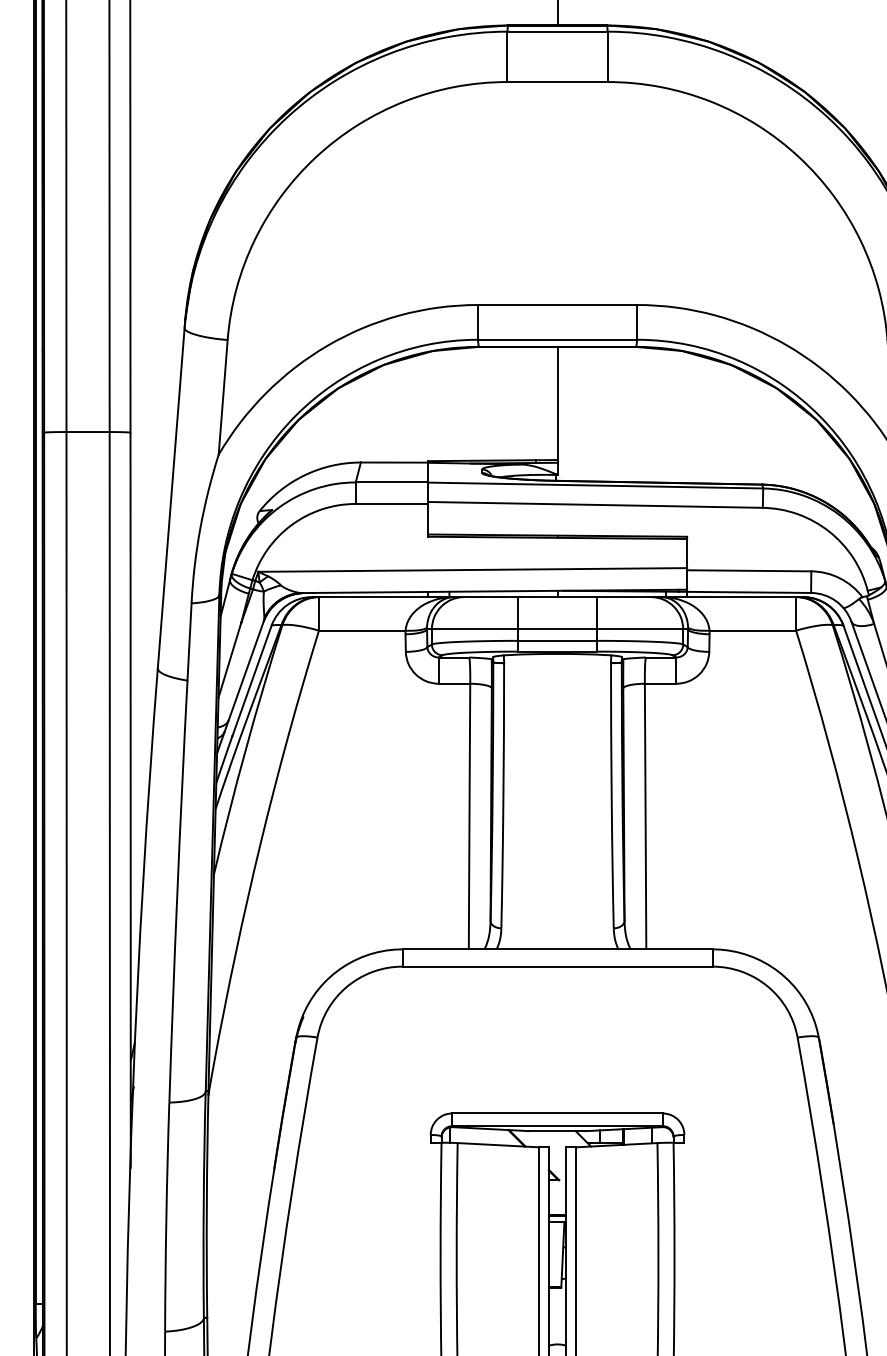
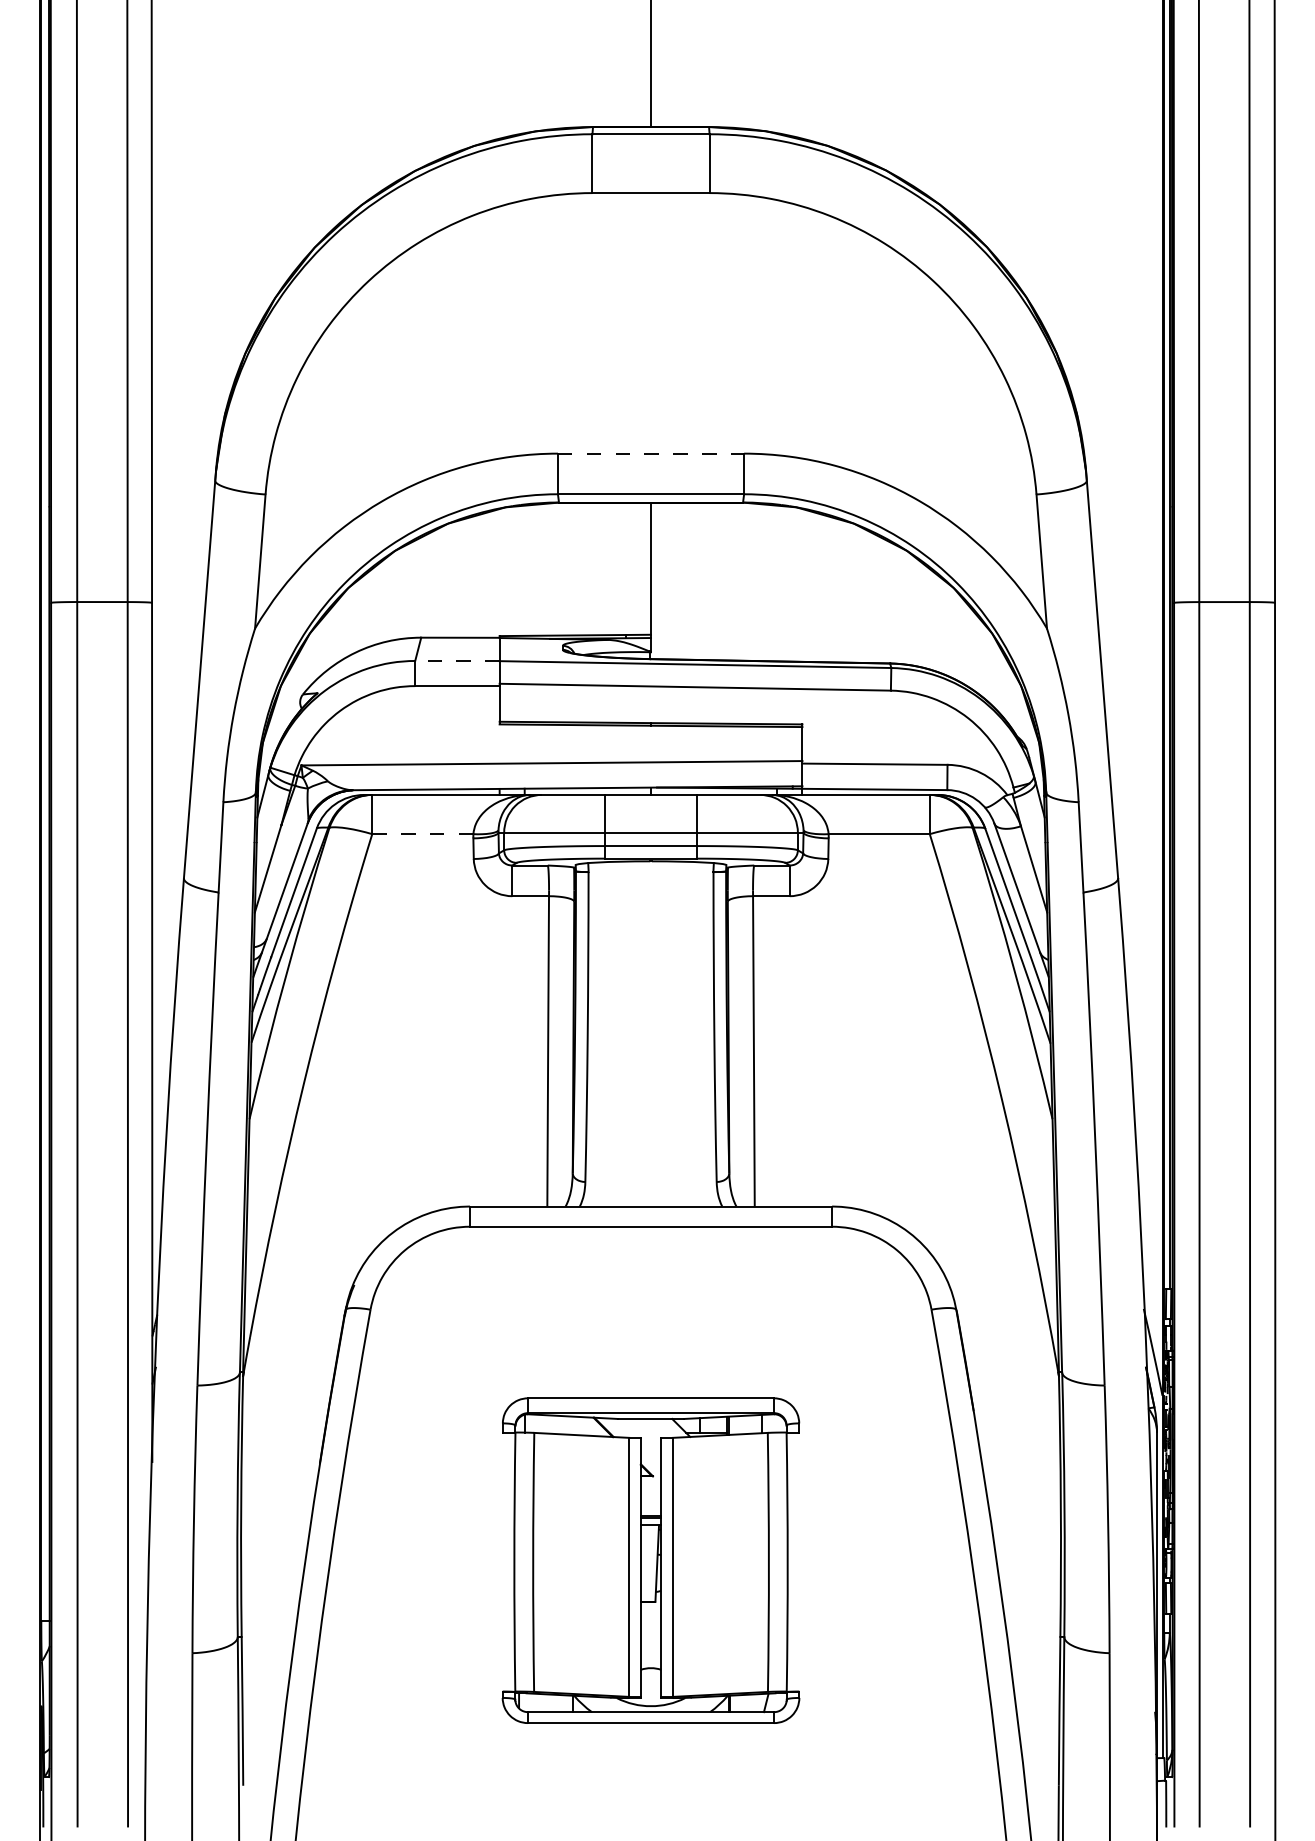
line: (557, 304) -> (651, 453), solid -> dashed
line: (391, 482) -> (456, 660), solid -> dashed
line: (361, 630) -> (422, 834), solid -> dashed

